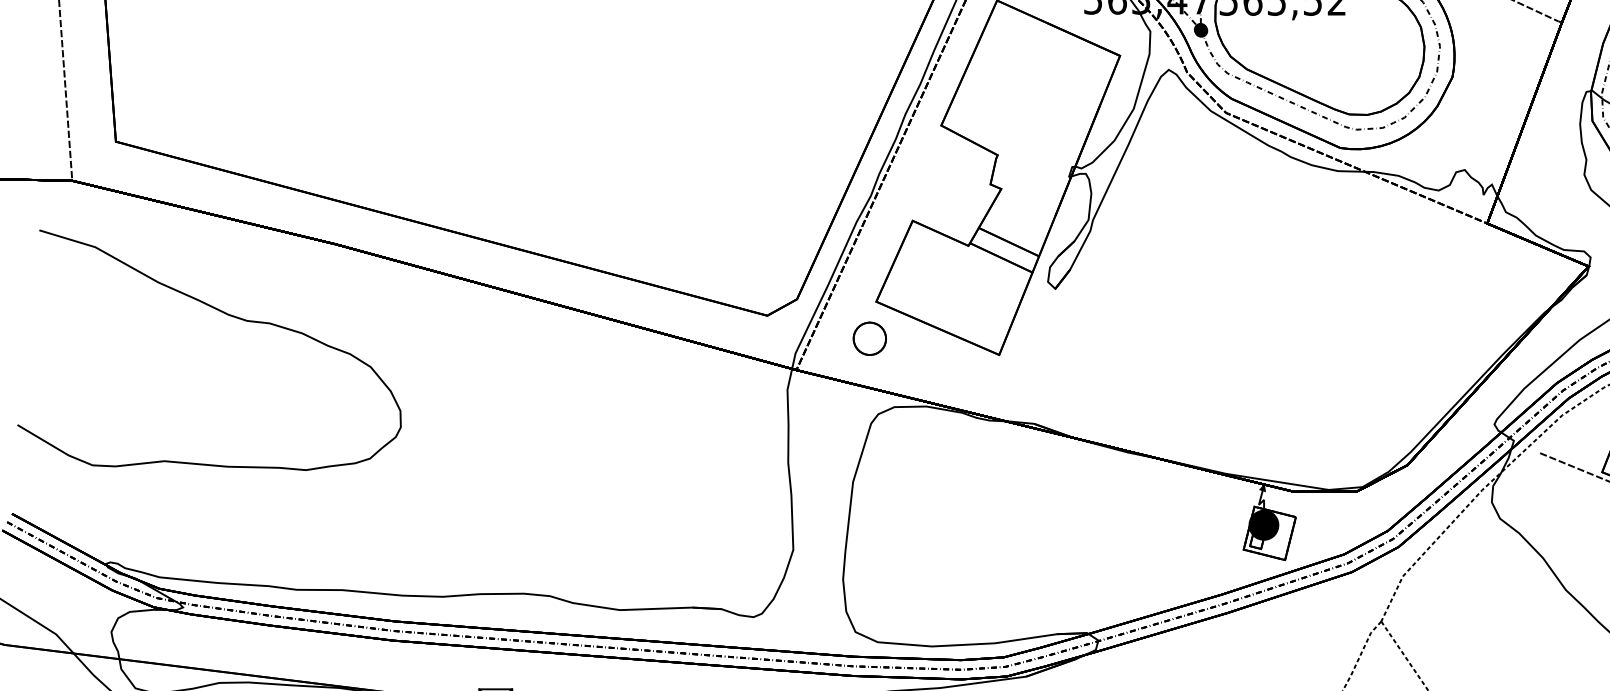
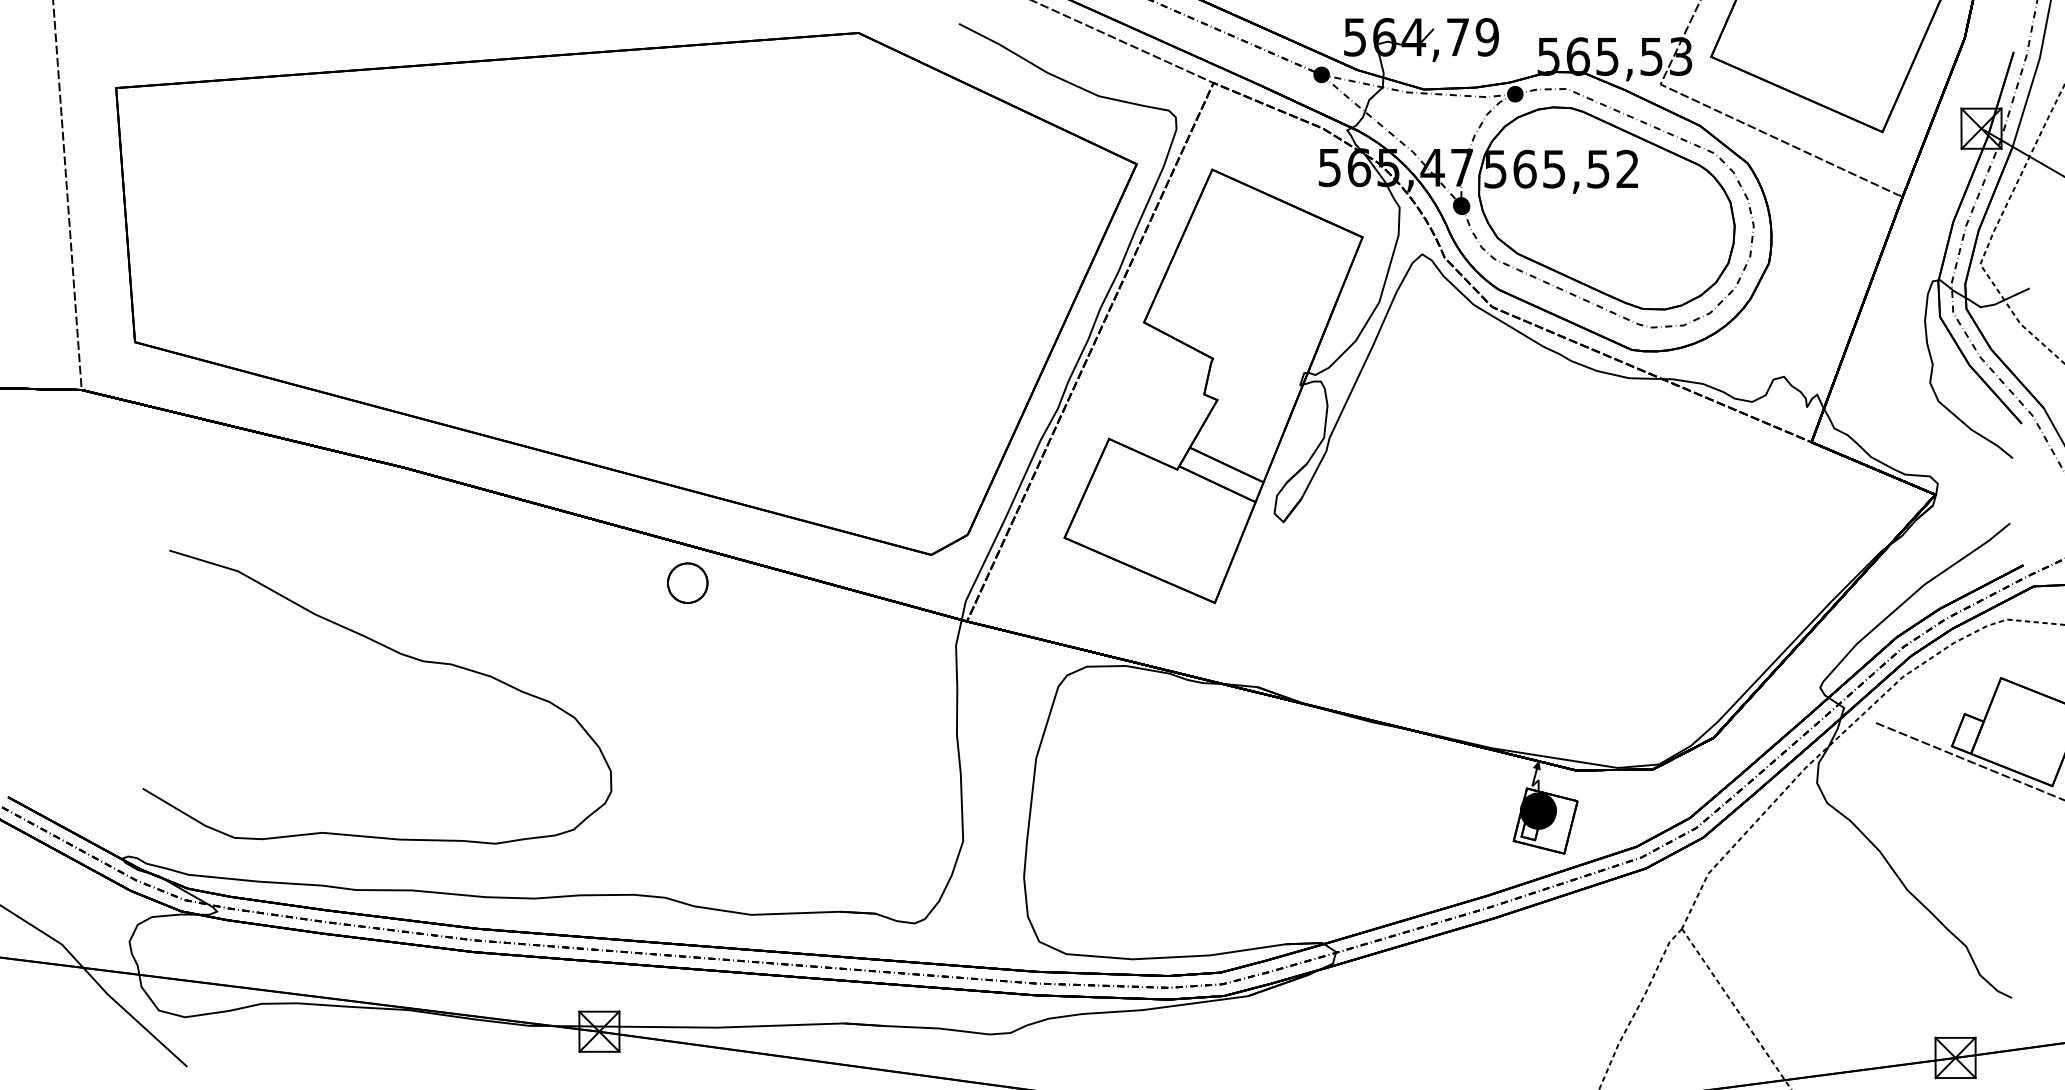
curve: (227, 315) -> (399, 654), moved
part: (869, 338) -> (687, 582), moved

